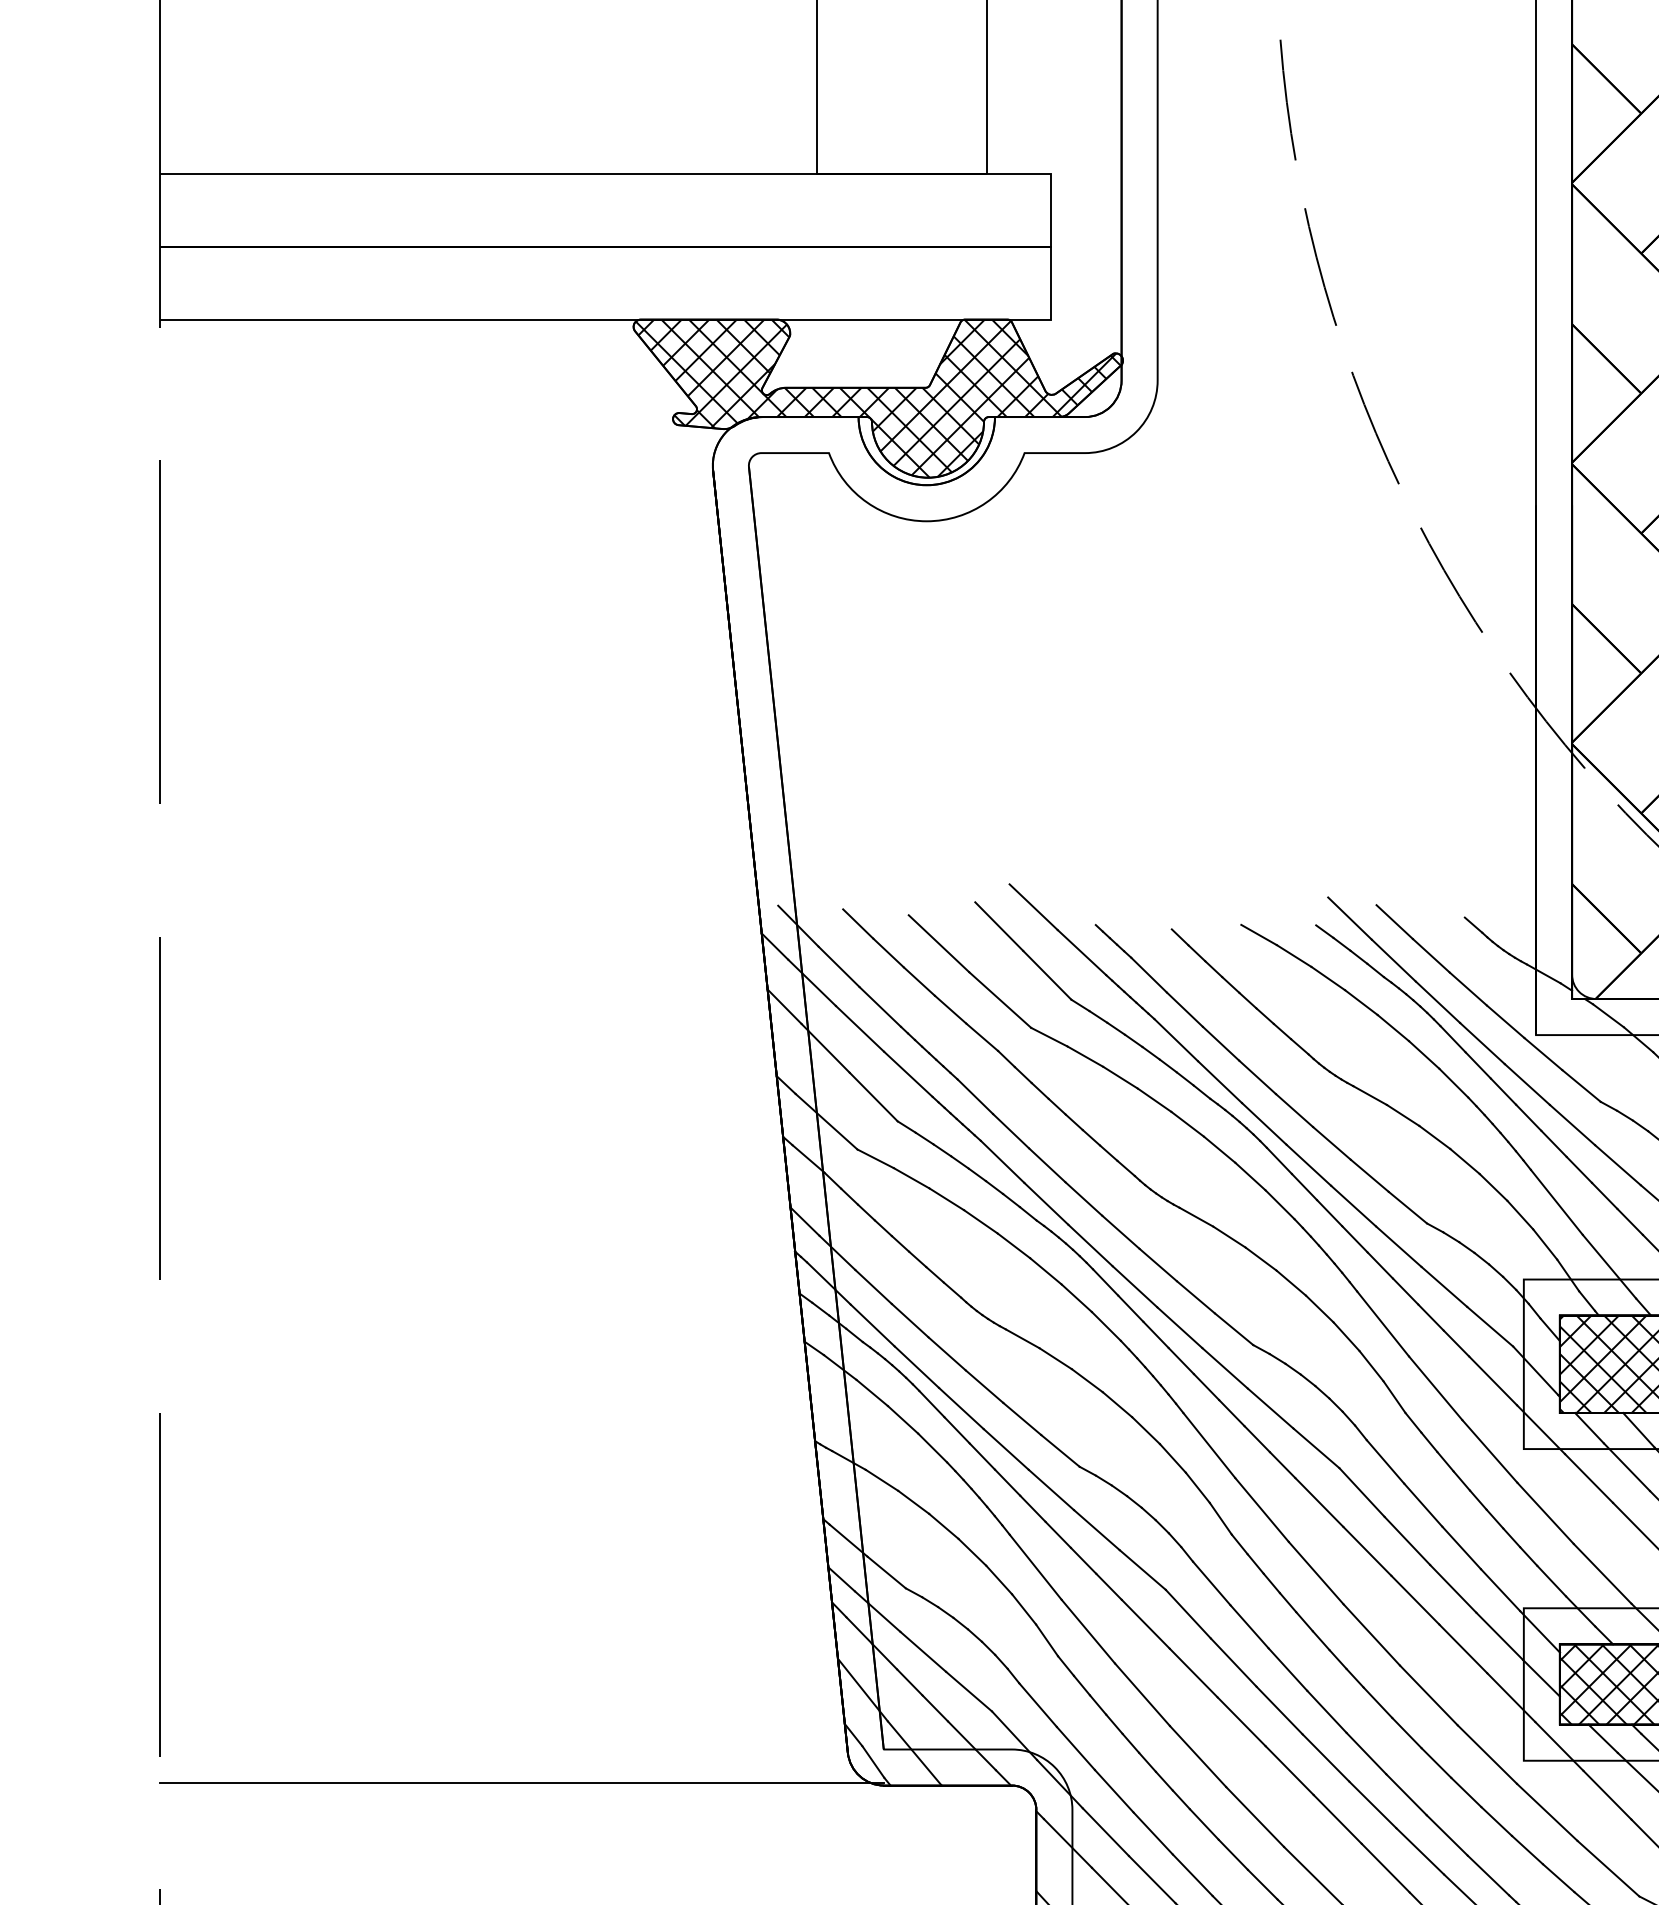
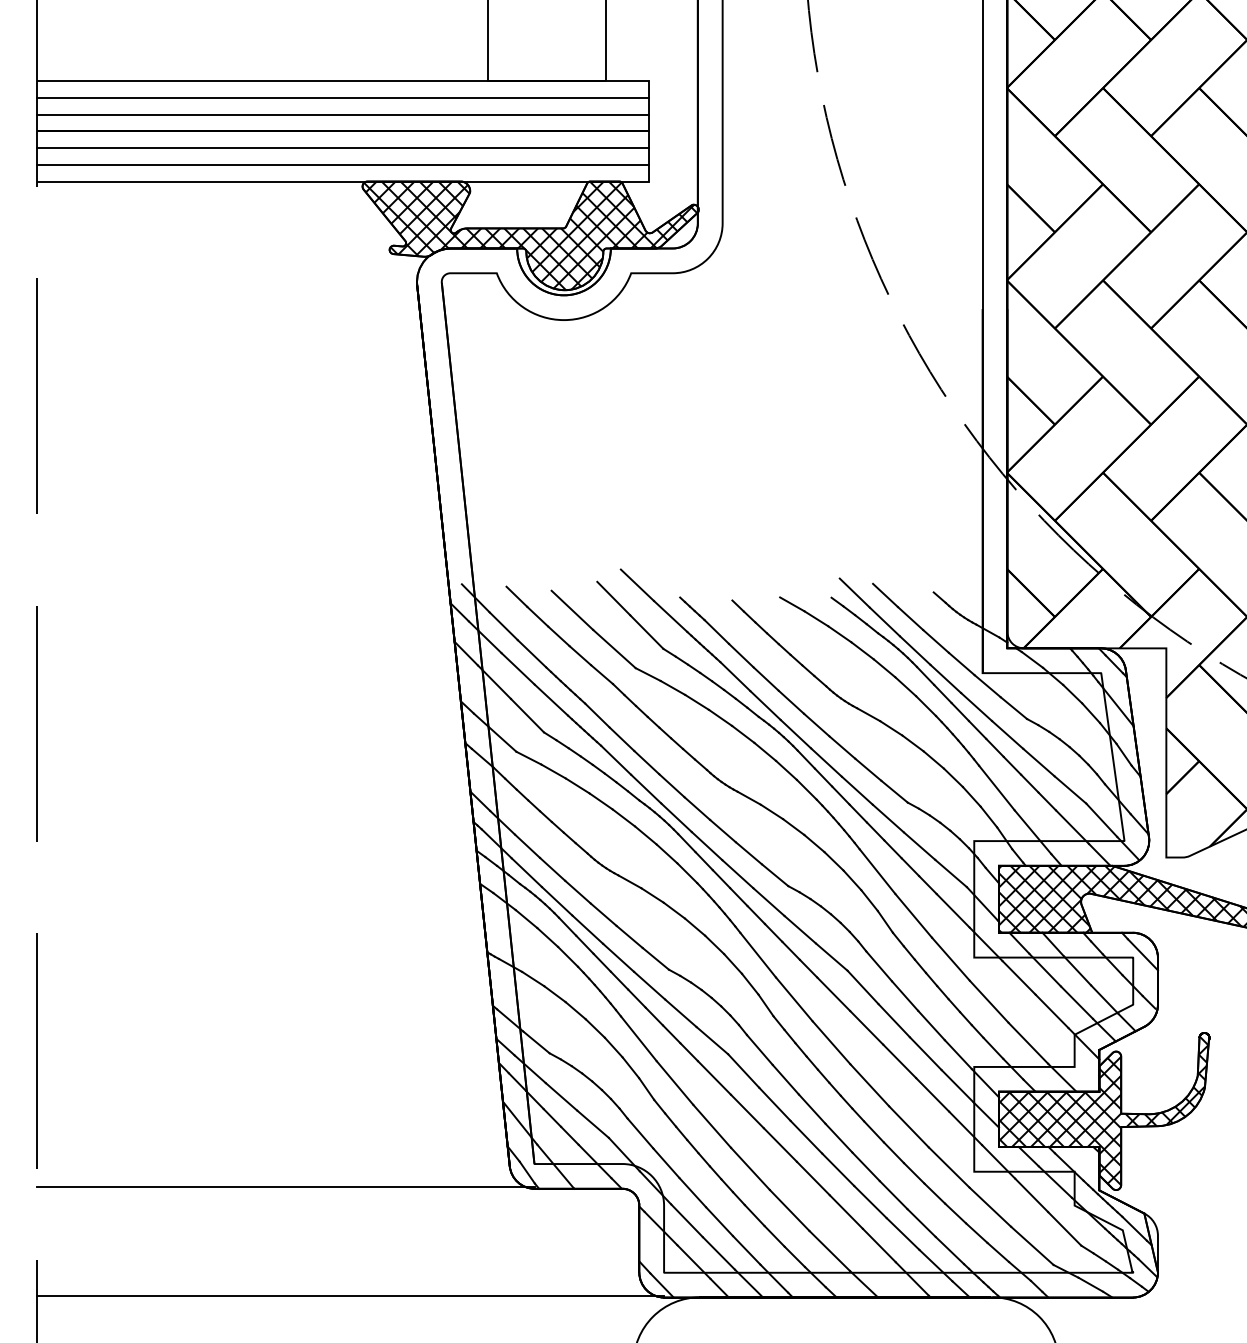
line: (605, 197) -> (343, 97), added
line: (605, 222) -> (343, 114), added
line: (605, 271) -> (343, 148), added
line: (605, 294) -> (343, 164), added

